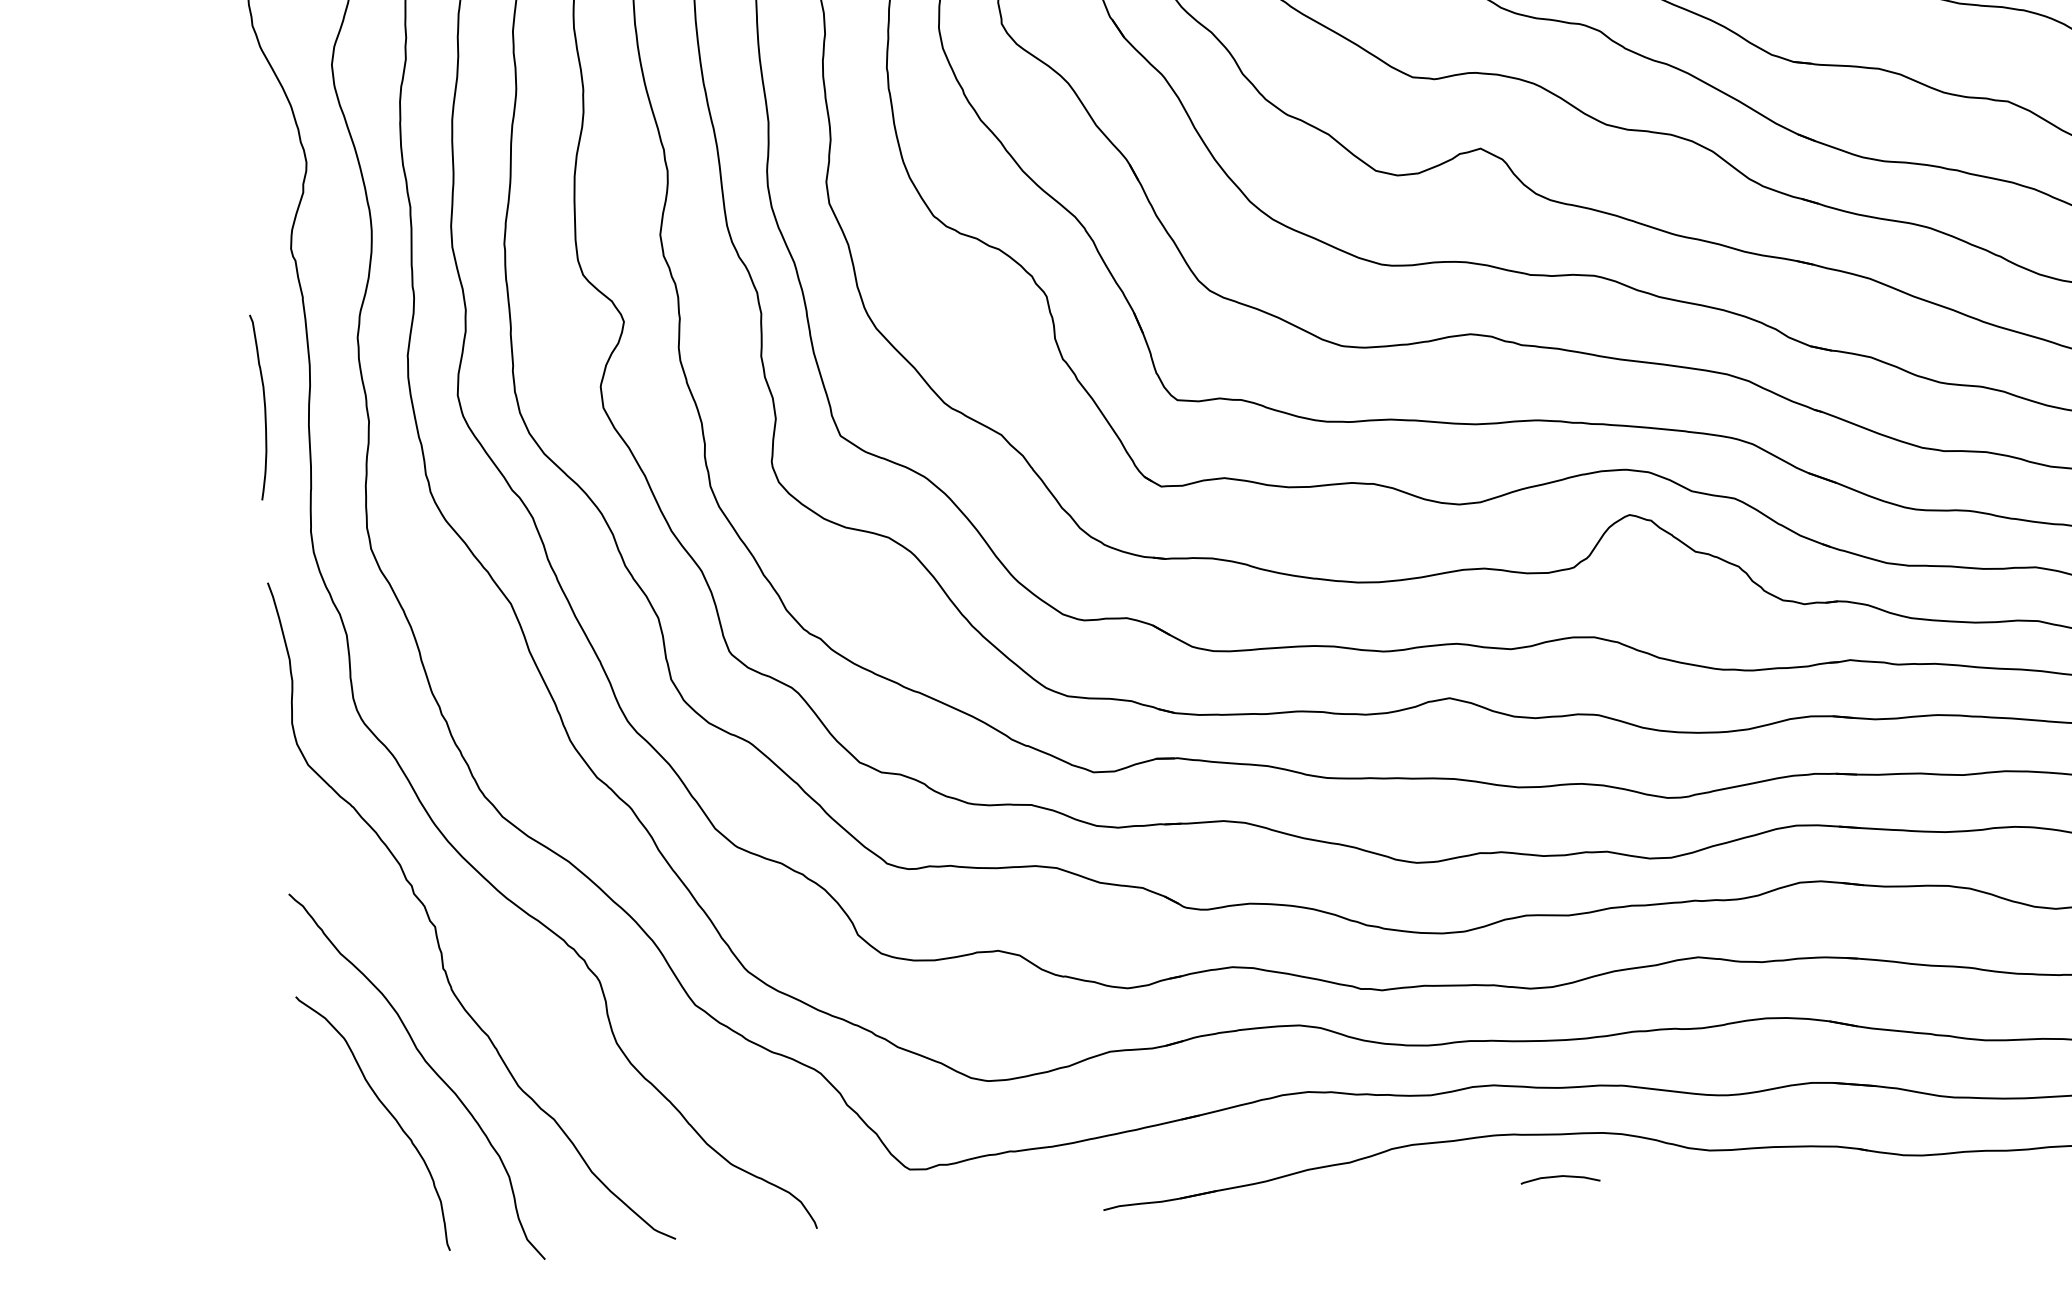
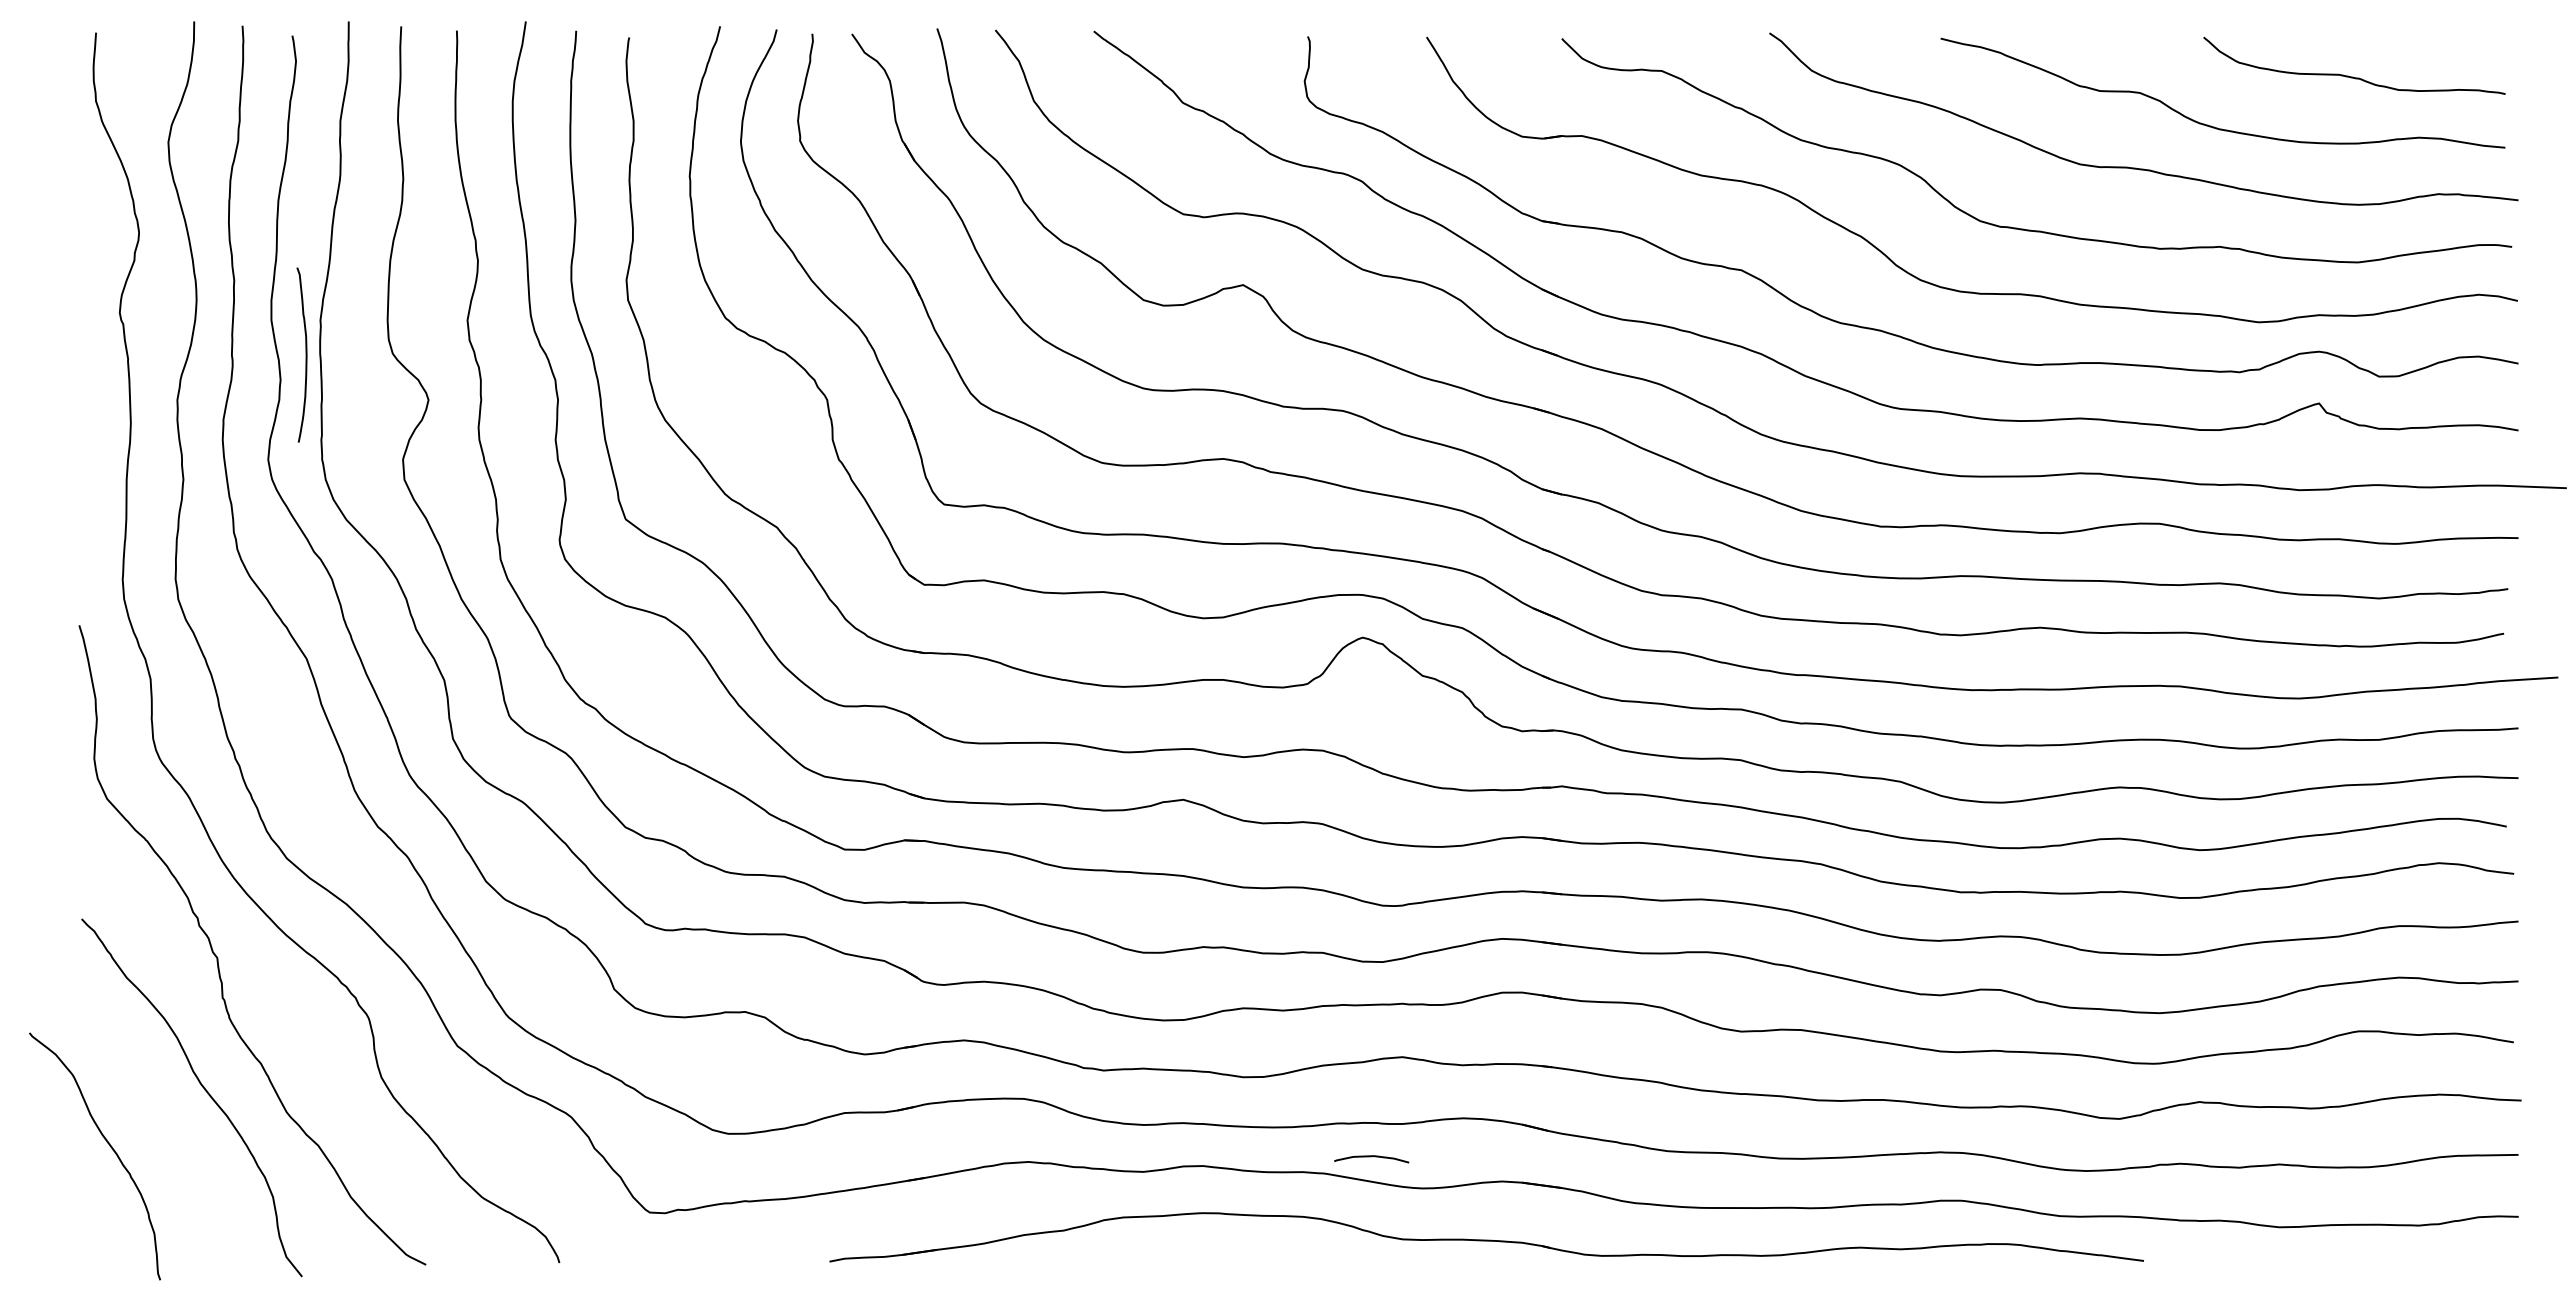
curve: (263, 406) -> (305, 354), moved
curve: (387, 1112) -> (109, 1146), moved
curve: (1560, 1177) -> (1371, 1157), moved

